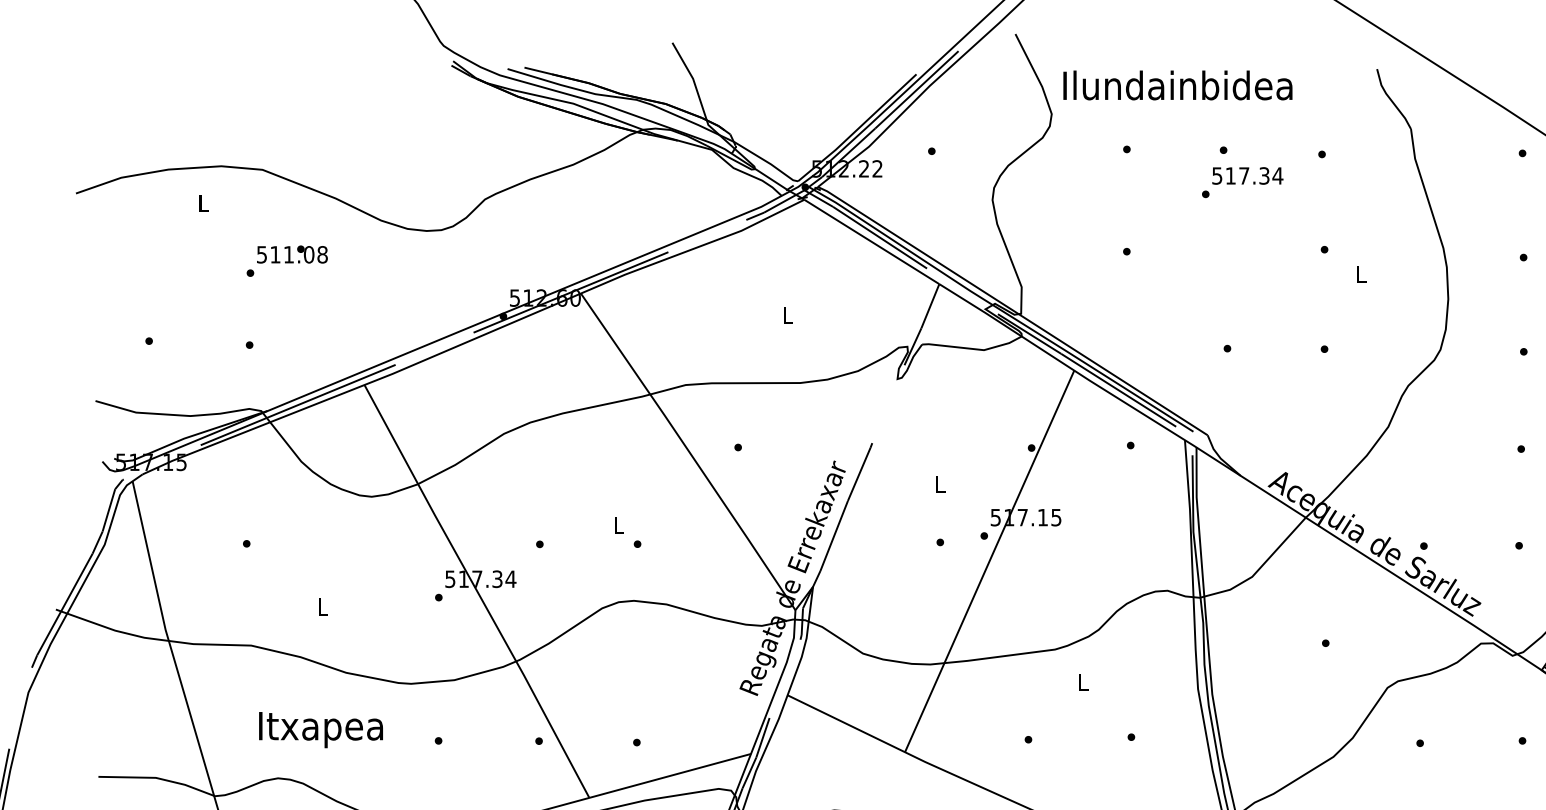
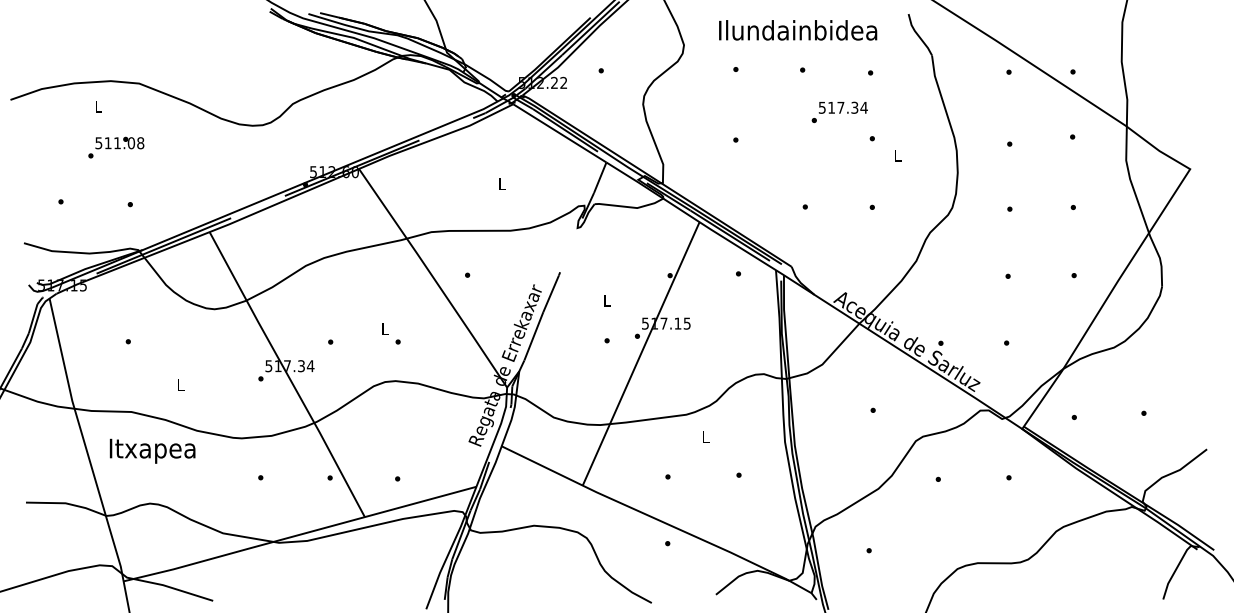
text: (1178, 85) -> (798, 30), moved
text: (1242, 181) -> (839, 111), moved
text: (287, 260) -> (116, 147), moved
text: (320, 728) -> (152, 450), moved

